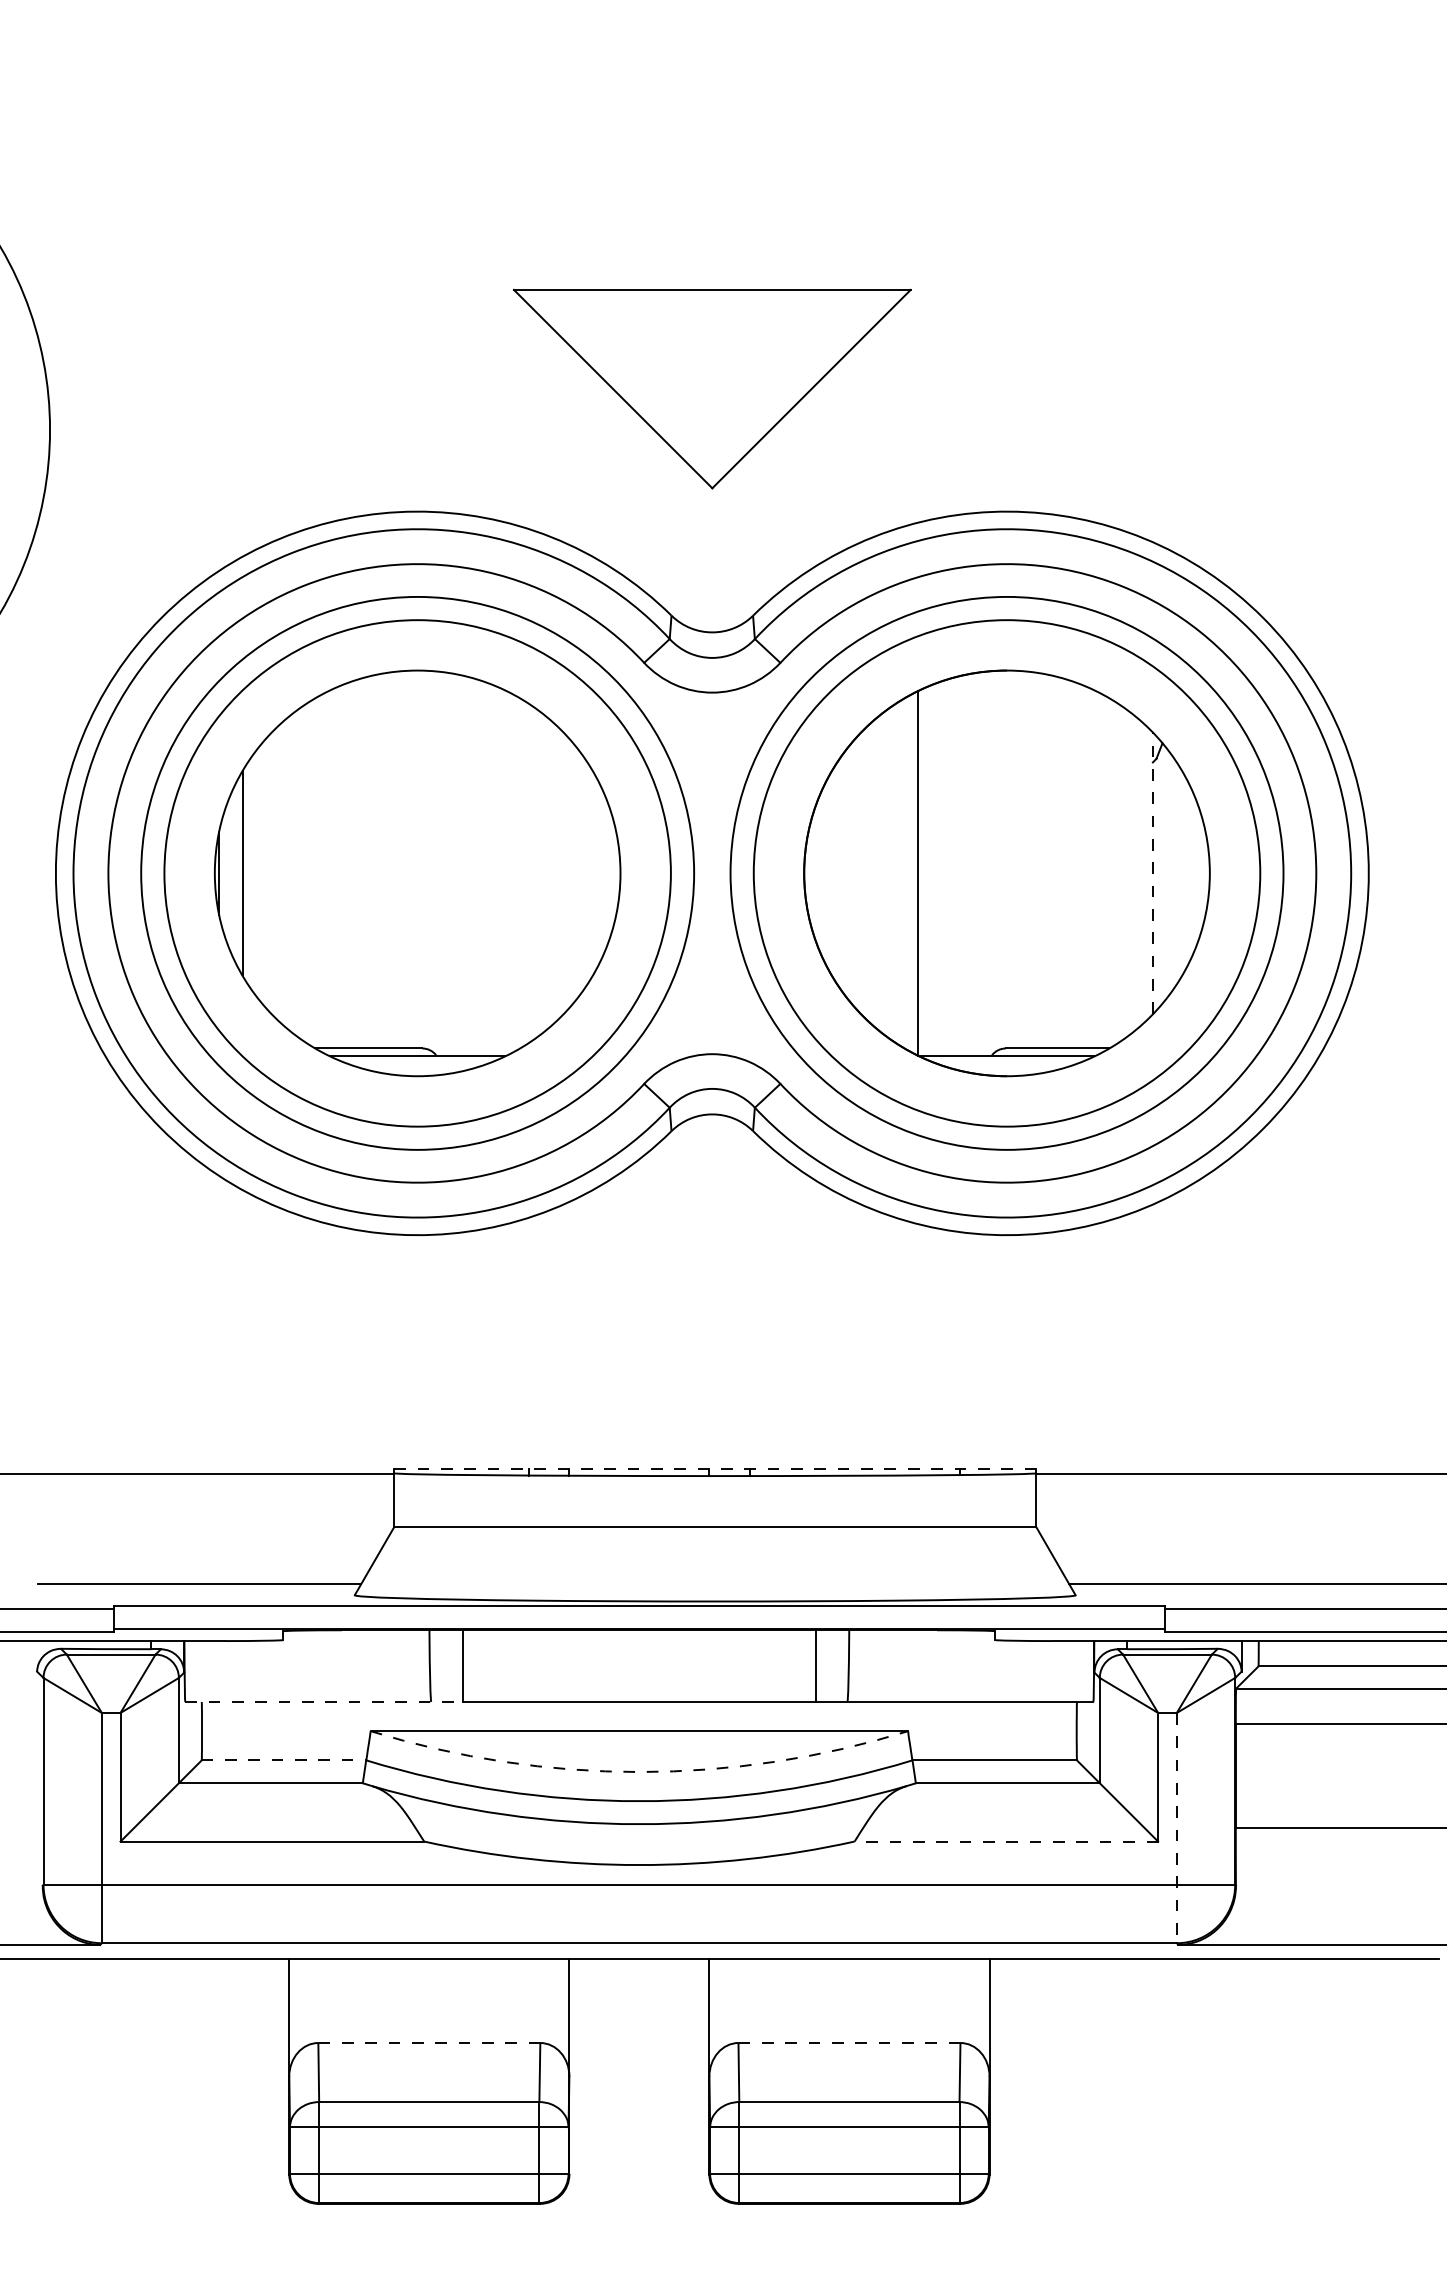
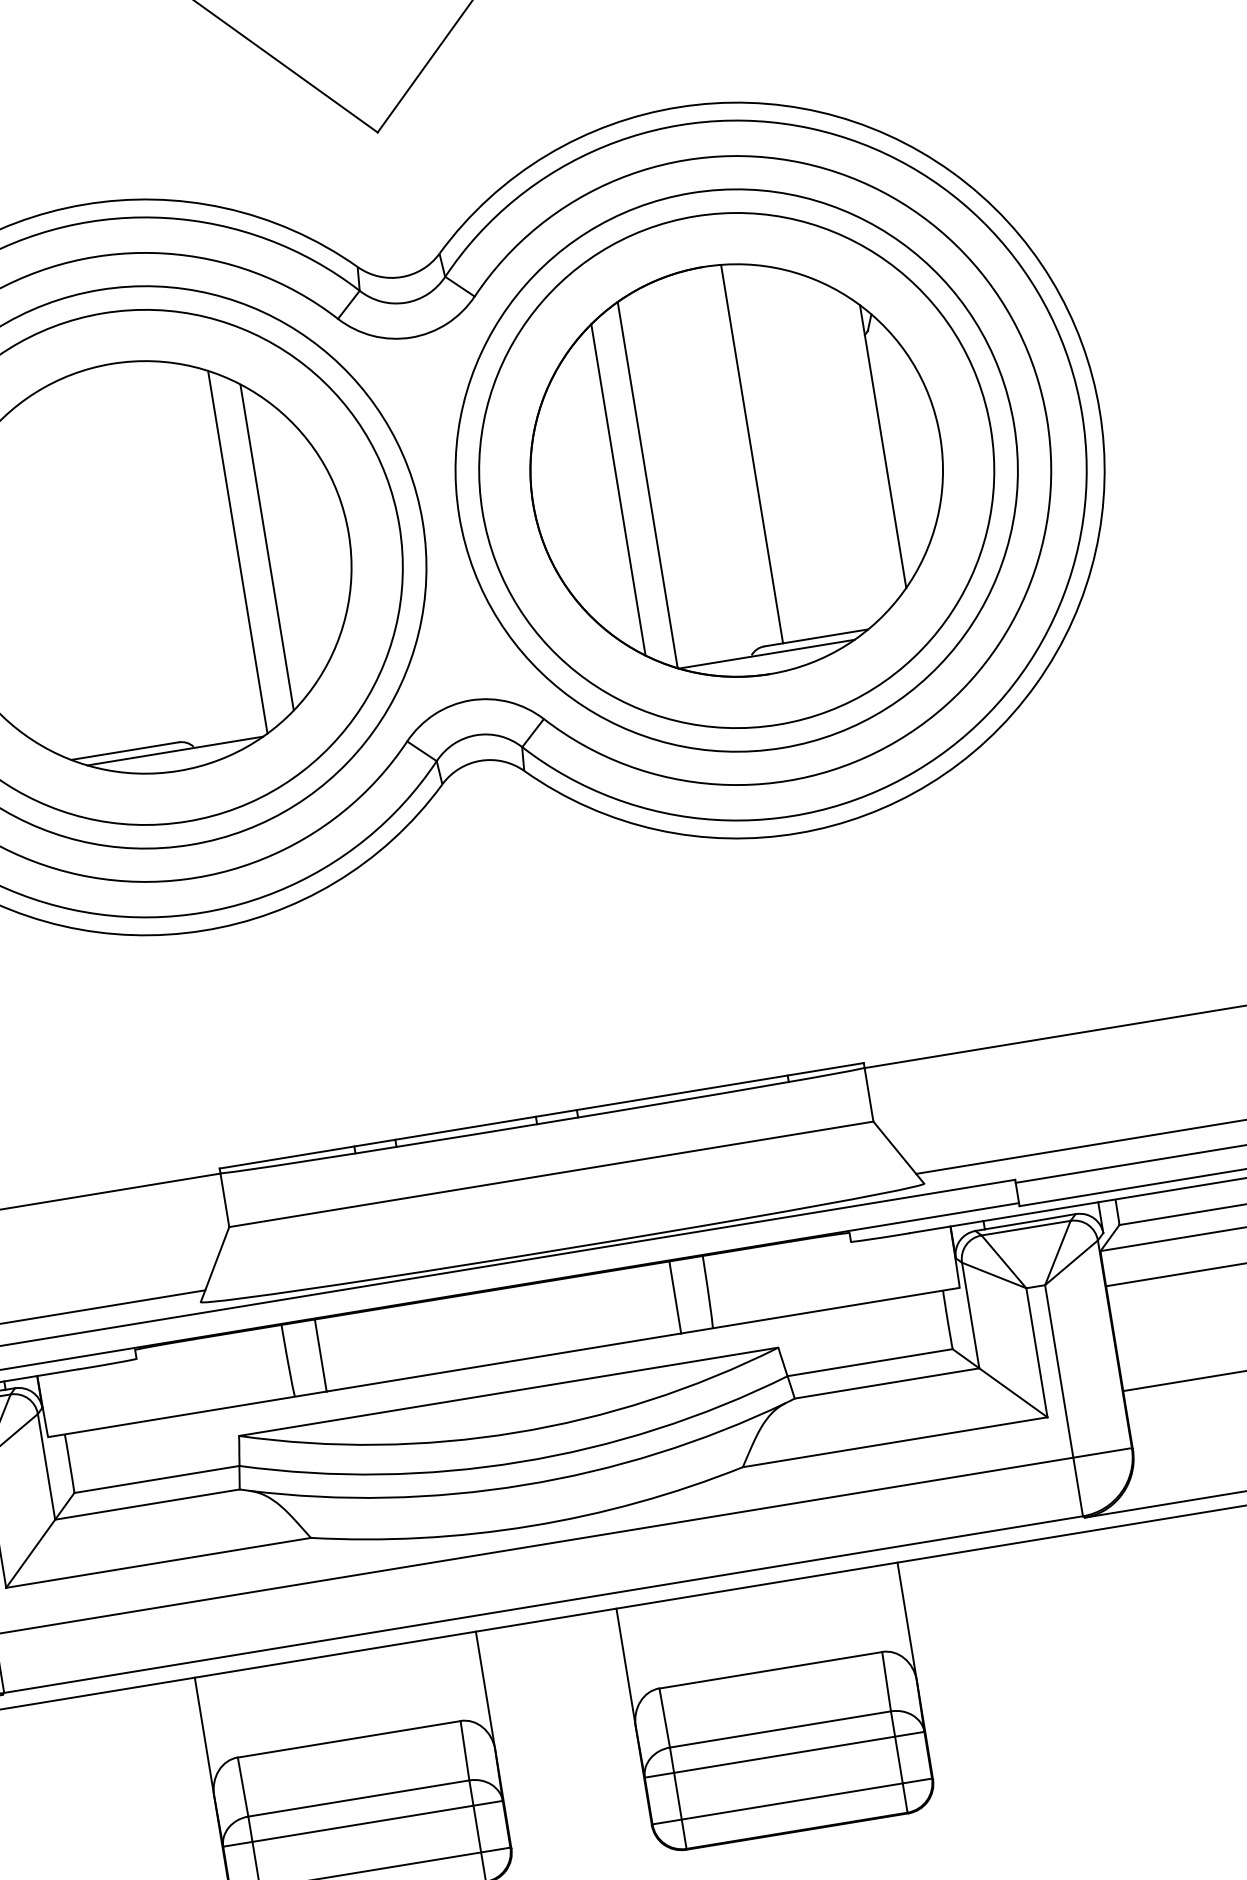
line: (1024, 859) -> (751, 453), added
line: (509, 872) -> (237, 551), added
line: (539, 873) -> (267, 547), added
line: (889, 873) -> (618, 489), added
line: (1152, 873) -> (882, 446), dashed -> solid
line: (715, 1468) -> (541, 1115), dashed -> solid
line: (324, 1702) -> (188, 1414), dashed -> solid
line: (284, 1760) -> (157, 1479), dashed -> solid
arc: (639, 1772) -> (515, 1433), dashed -> solid
line: (1176, 1828) -> (1063, 1401), dashed -> solid
line: (1006, 1841) -> (895, 1442), dashed -> solid
line: (429, 2043) -> (349, 1739), dashed -> solid
line: (849, 2043) -> (770, 1670), dashed -> solid

